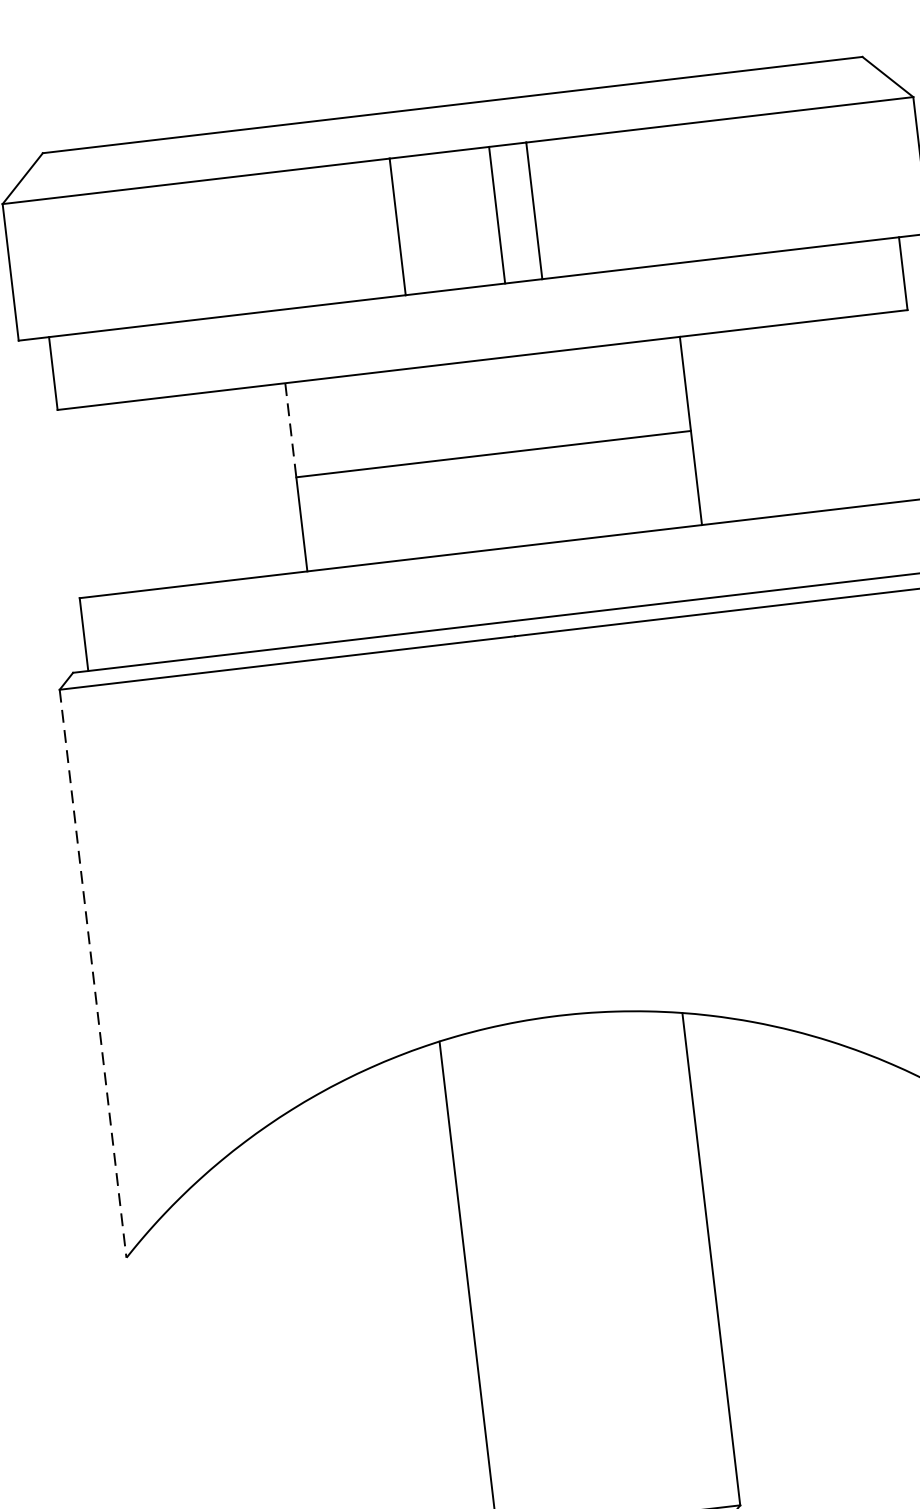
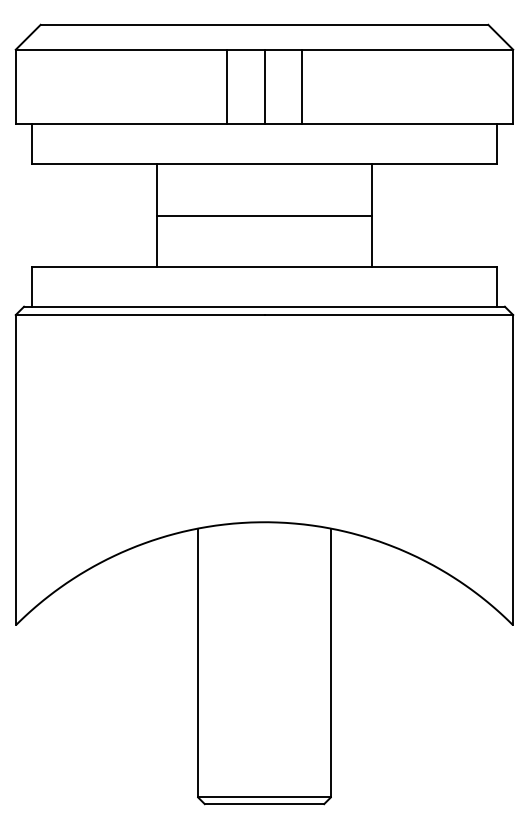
line: (497, 214) -> (264, 86), moved
line: (290, 429) -> (156, 189), dashed -> solid
line: (92, 974) -> (15, 470), dashed -> solid

